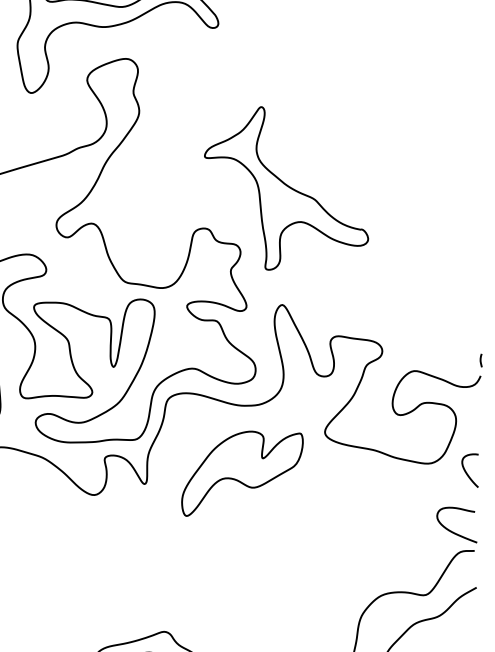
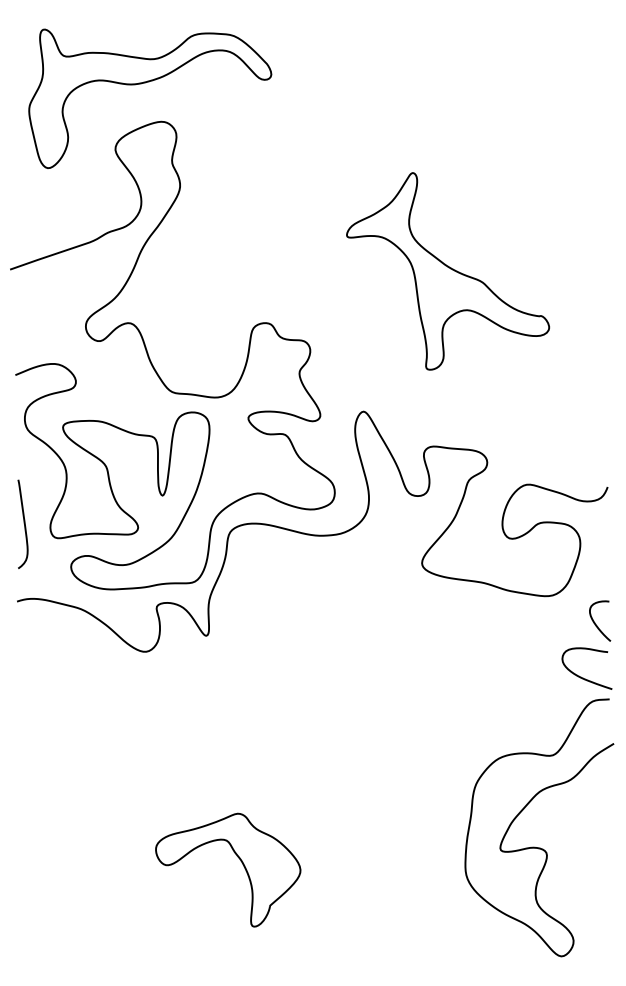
part: (287, 189) -> (448, 271), moved
curve: (481, 360) -> (607, 468), removed
curve: (466, 471) -> (595, 622), moved
part: (241, 474) -> (323, 619), removed

